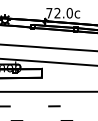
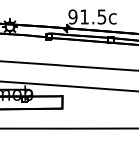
text: (59, 12) -> (87, 15), 72.0c -> 91.5c

